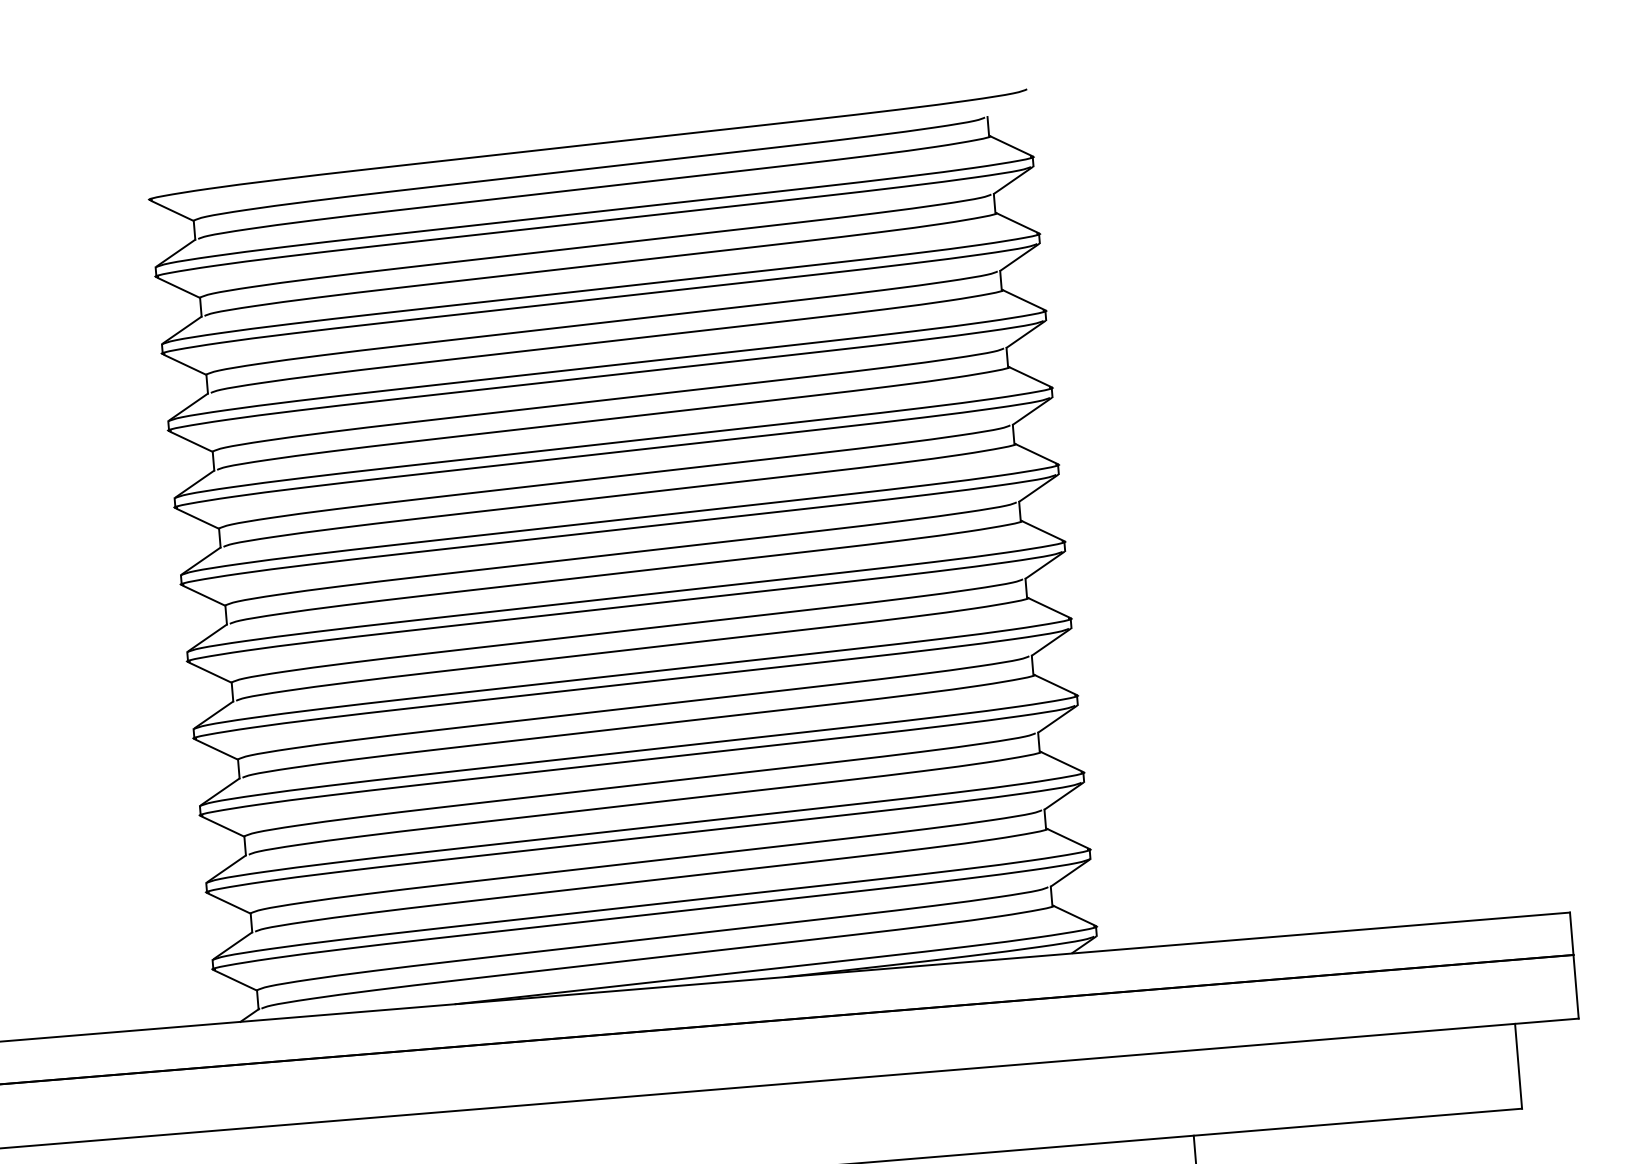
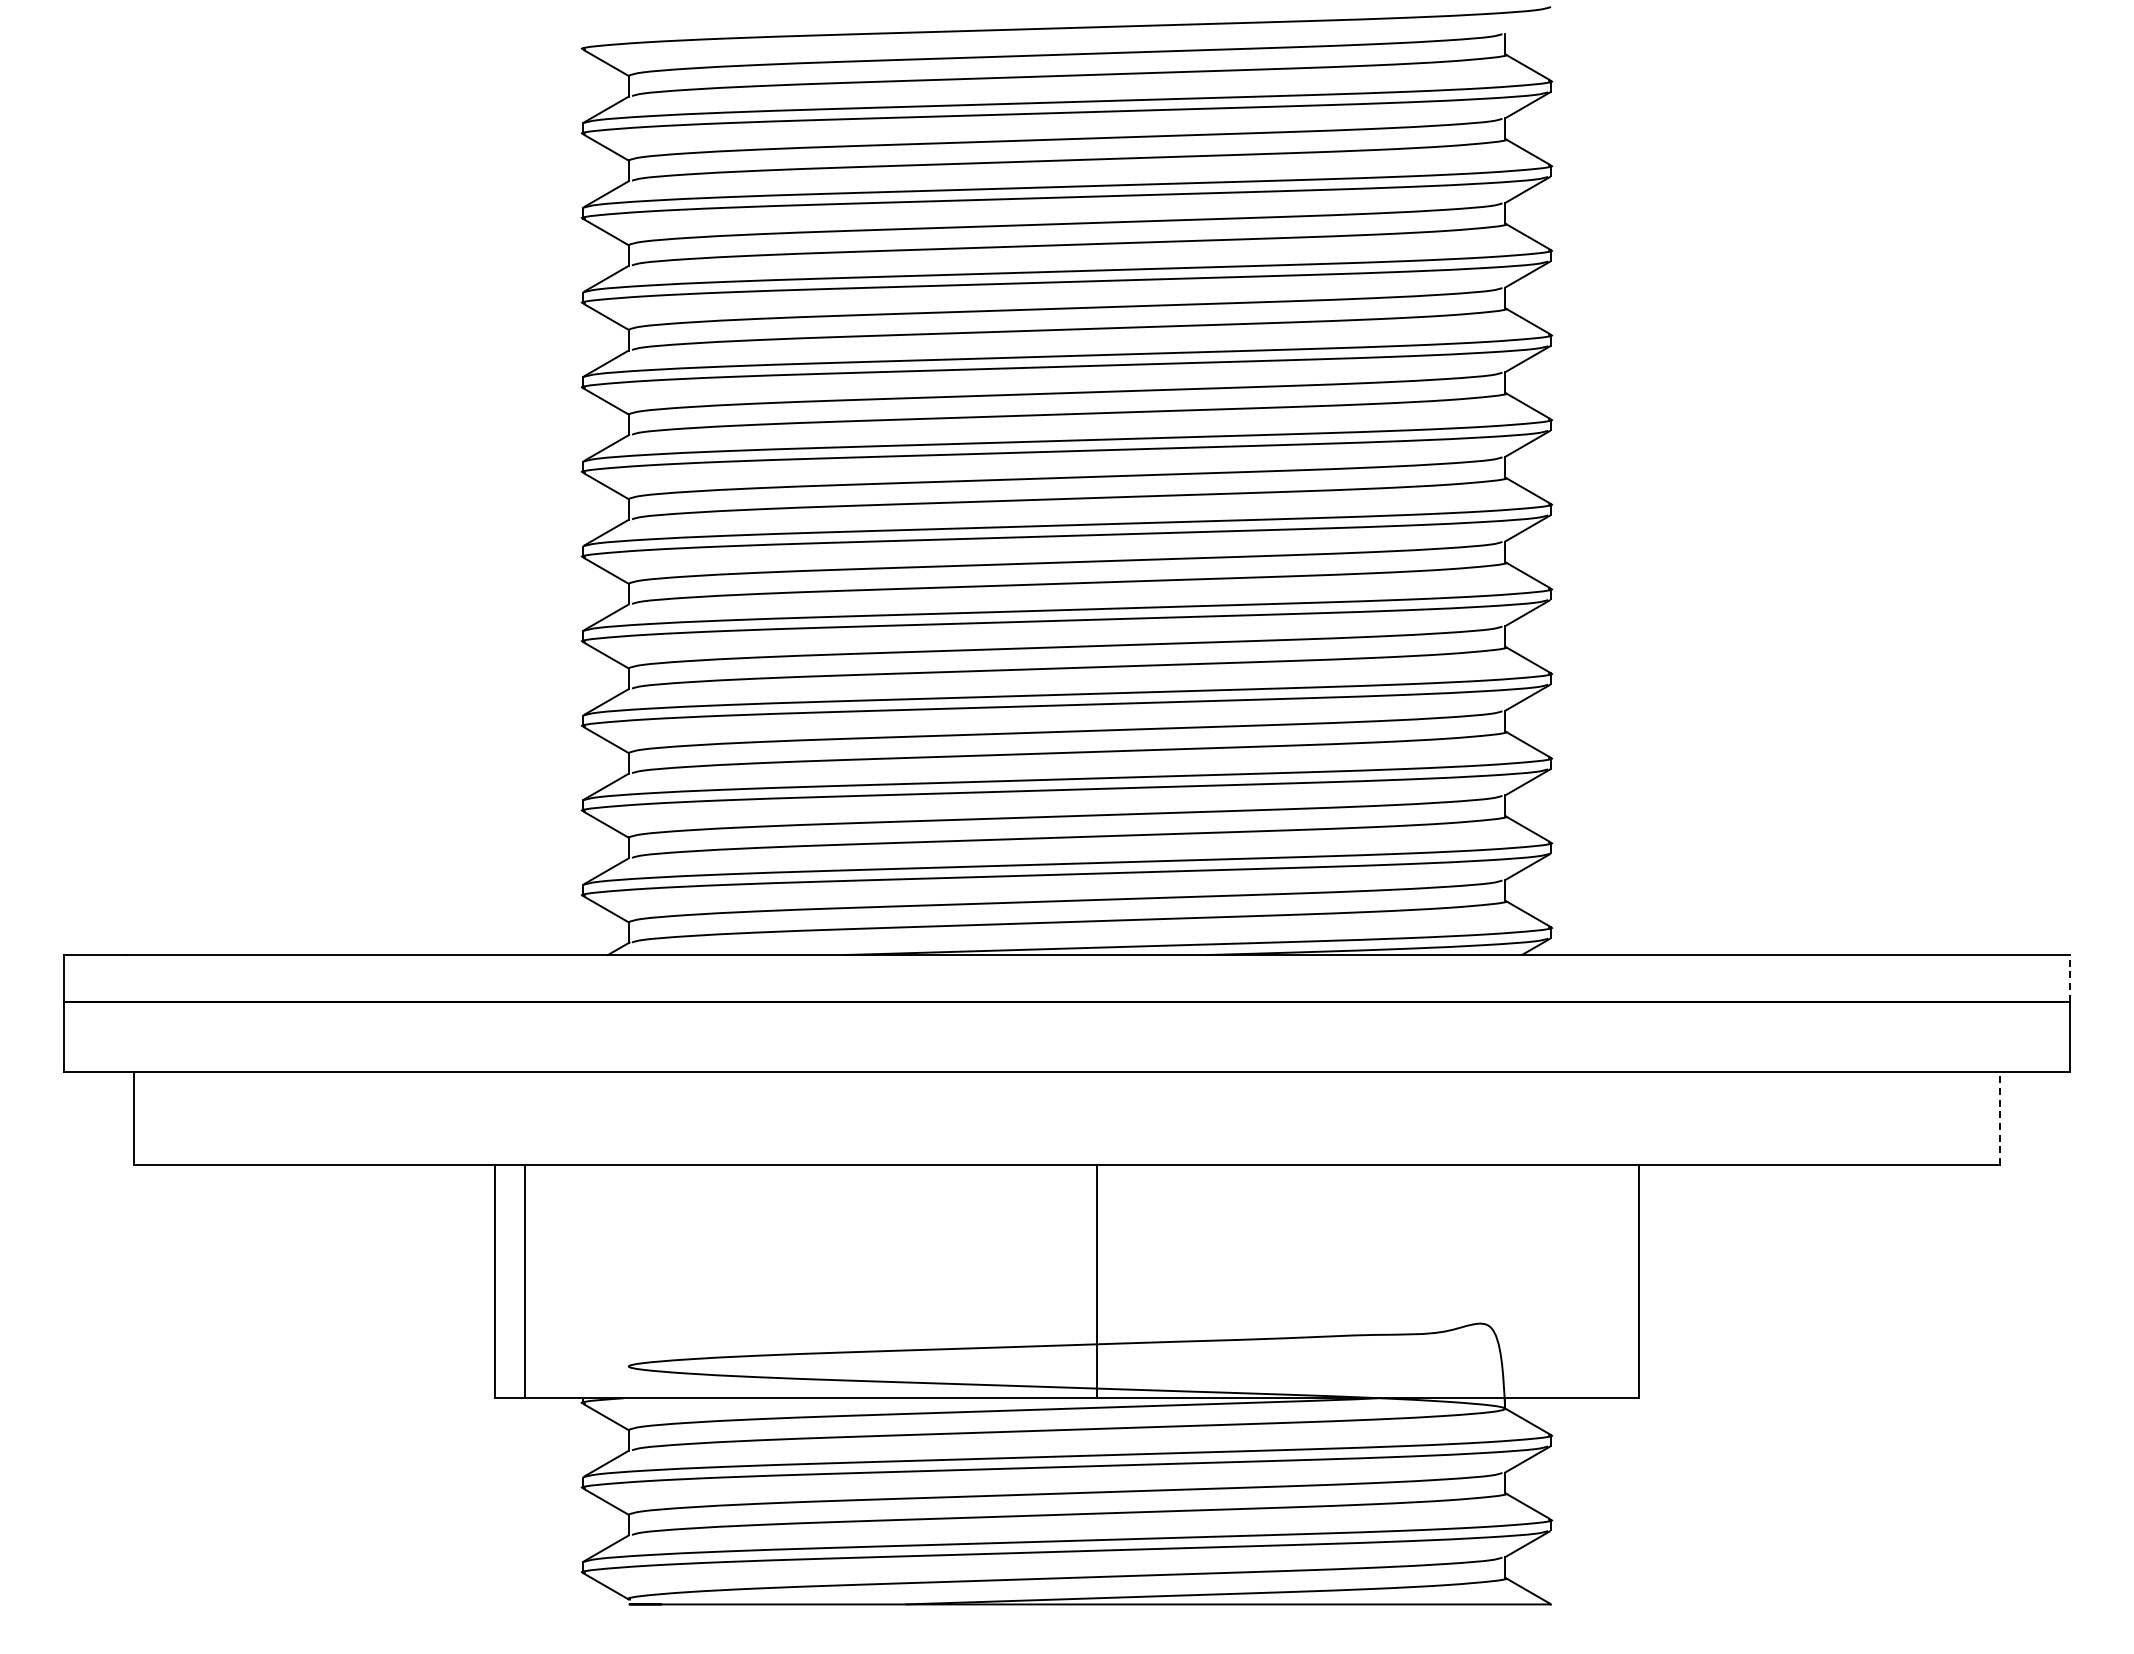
line: (1571, 933) -> (2069, 977), solid -> dashed
line: (1519, 1066) -> (2000, 1118), solid -> dashed

